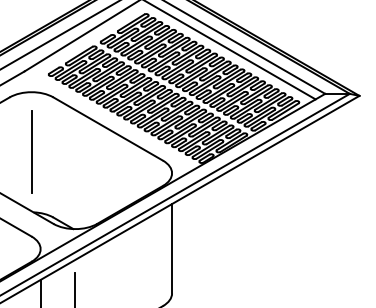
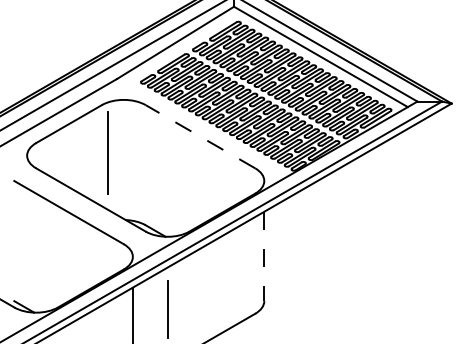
line: (108, 128) -> (200, 136), solid -> dashed
line: (31, 151) -> (107, 152), moved
line: (172, 248) -> (264, 256), solid -> dashed

